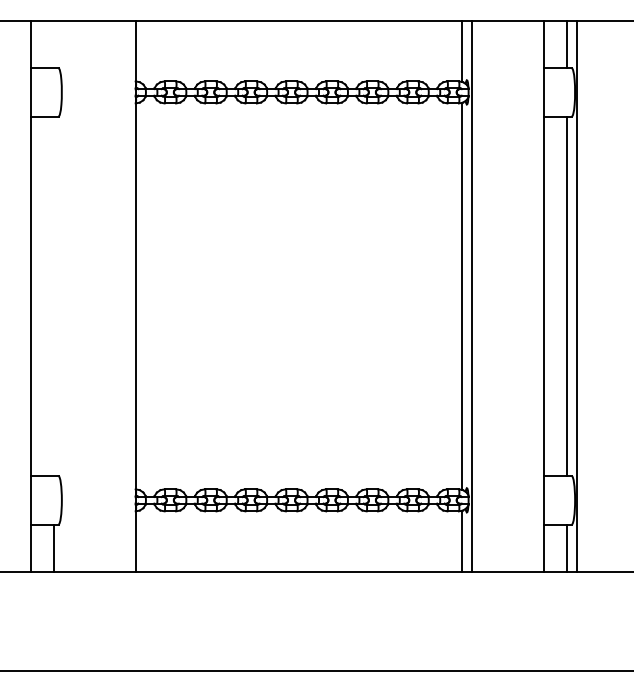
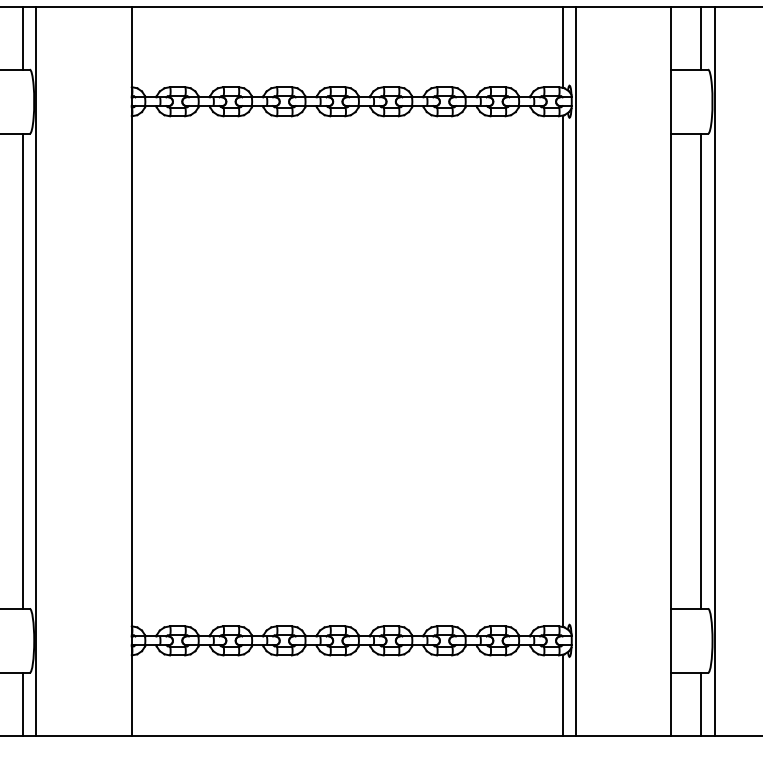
line: (53, 44) -> (23, 38), added
line: (53, 296) -> (23, 371), added
line: (63, 296) -> (36, 371), added

